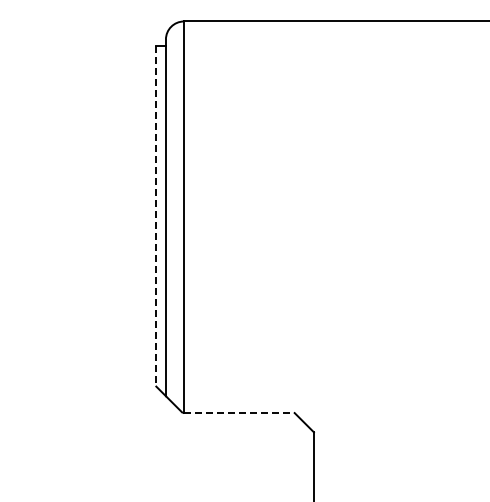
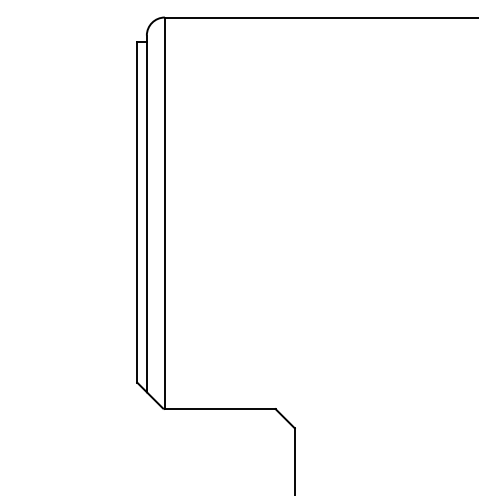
line: (156, 216) -> (137, 212), dashed -> solid
line: (239, 413) -> (220, 409), dashed -> solid

